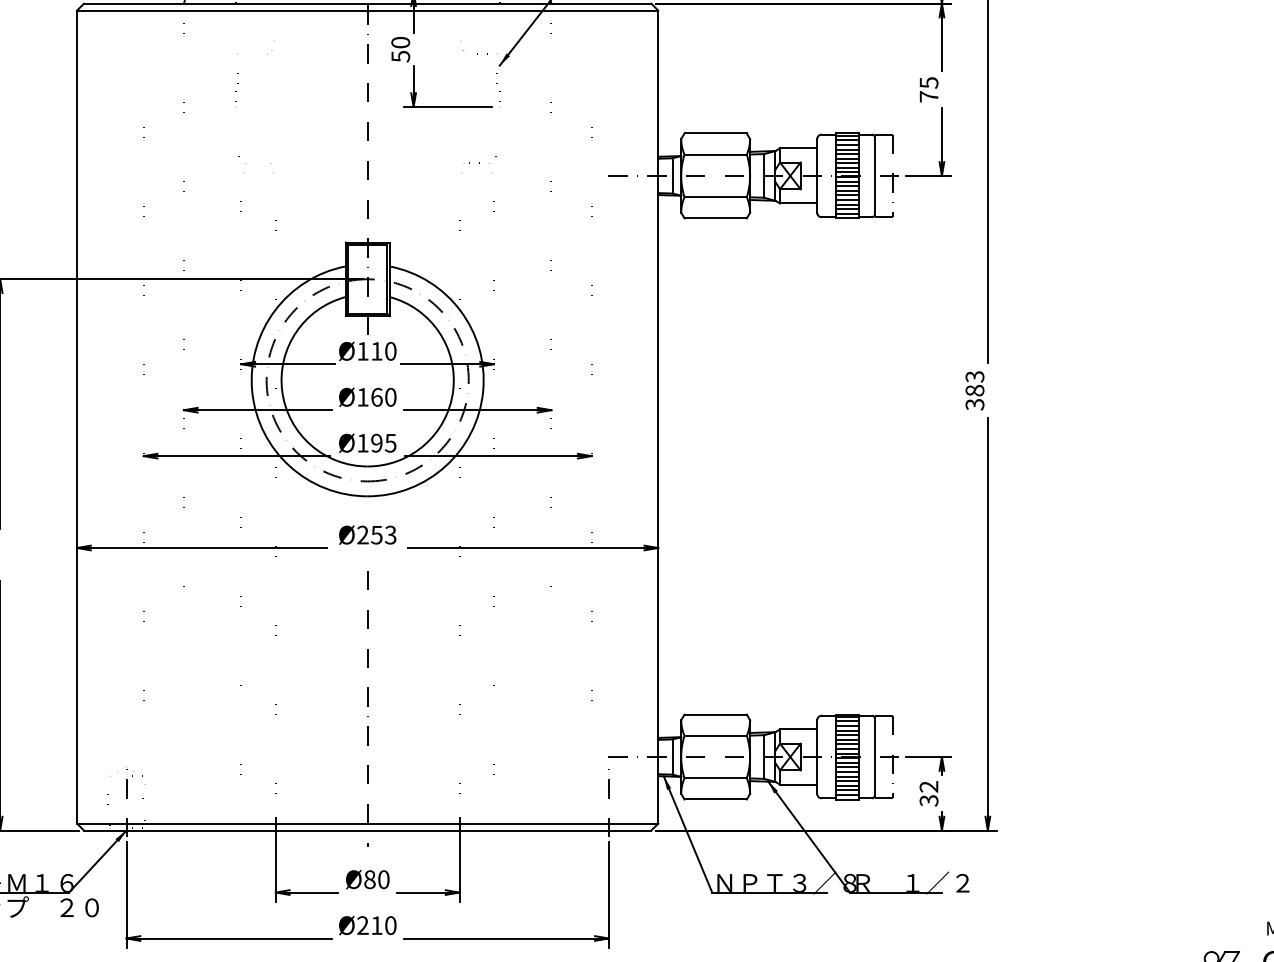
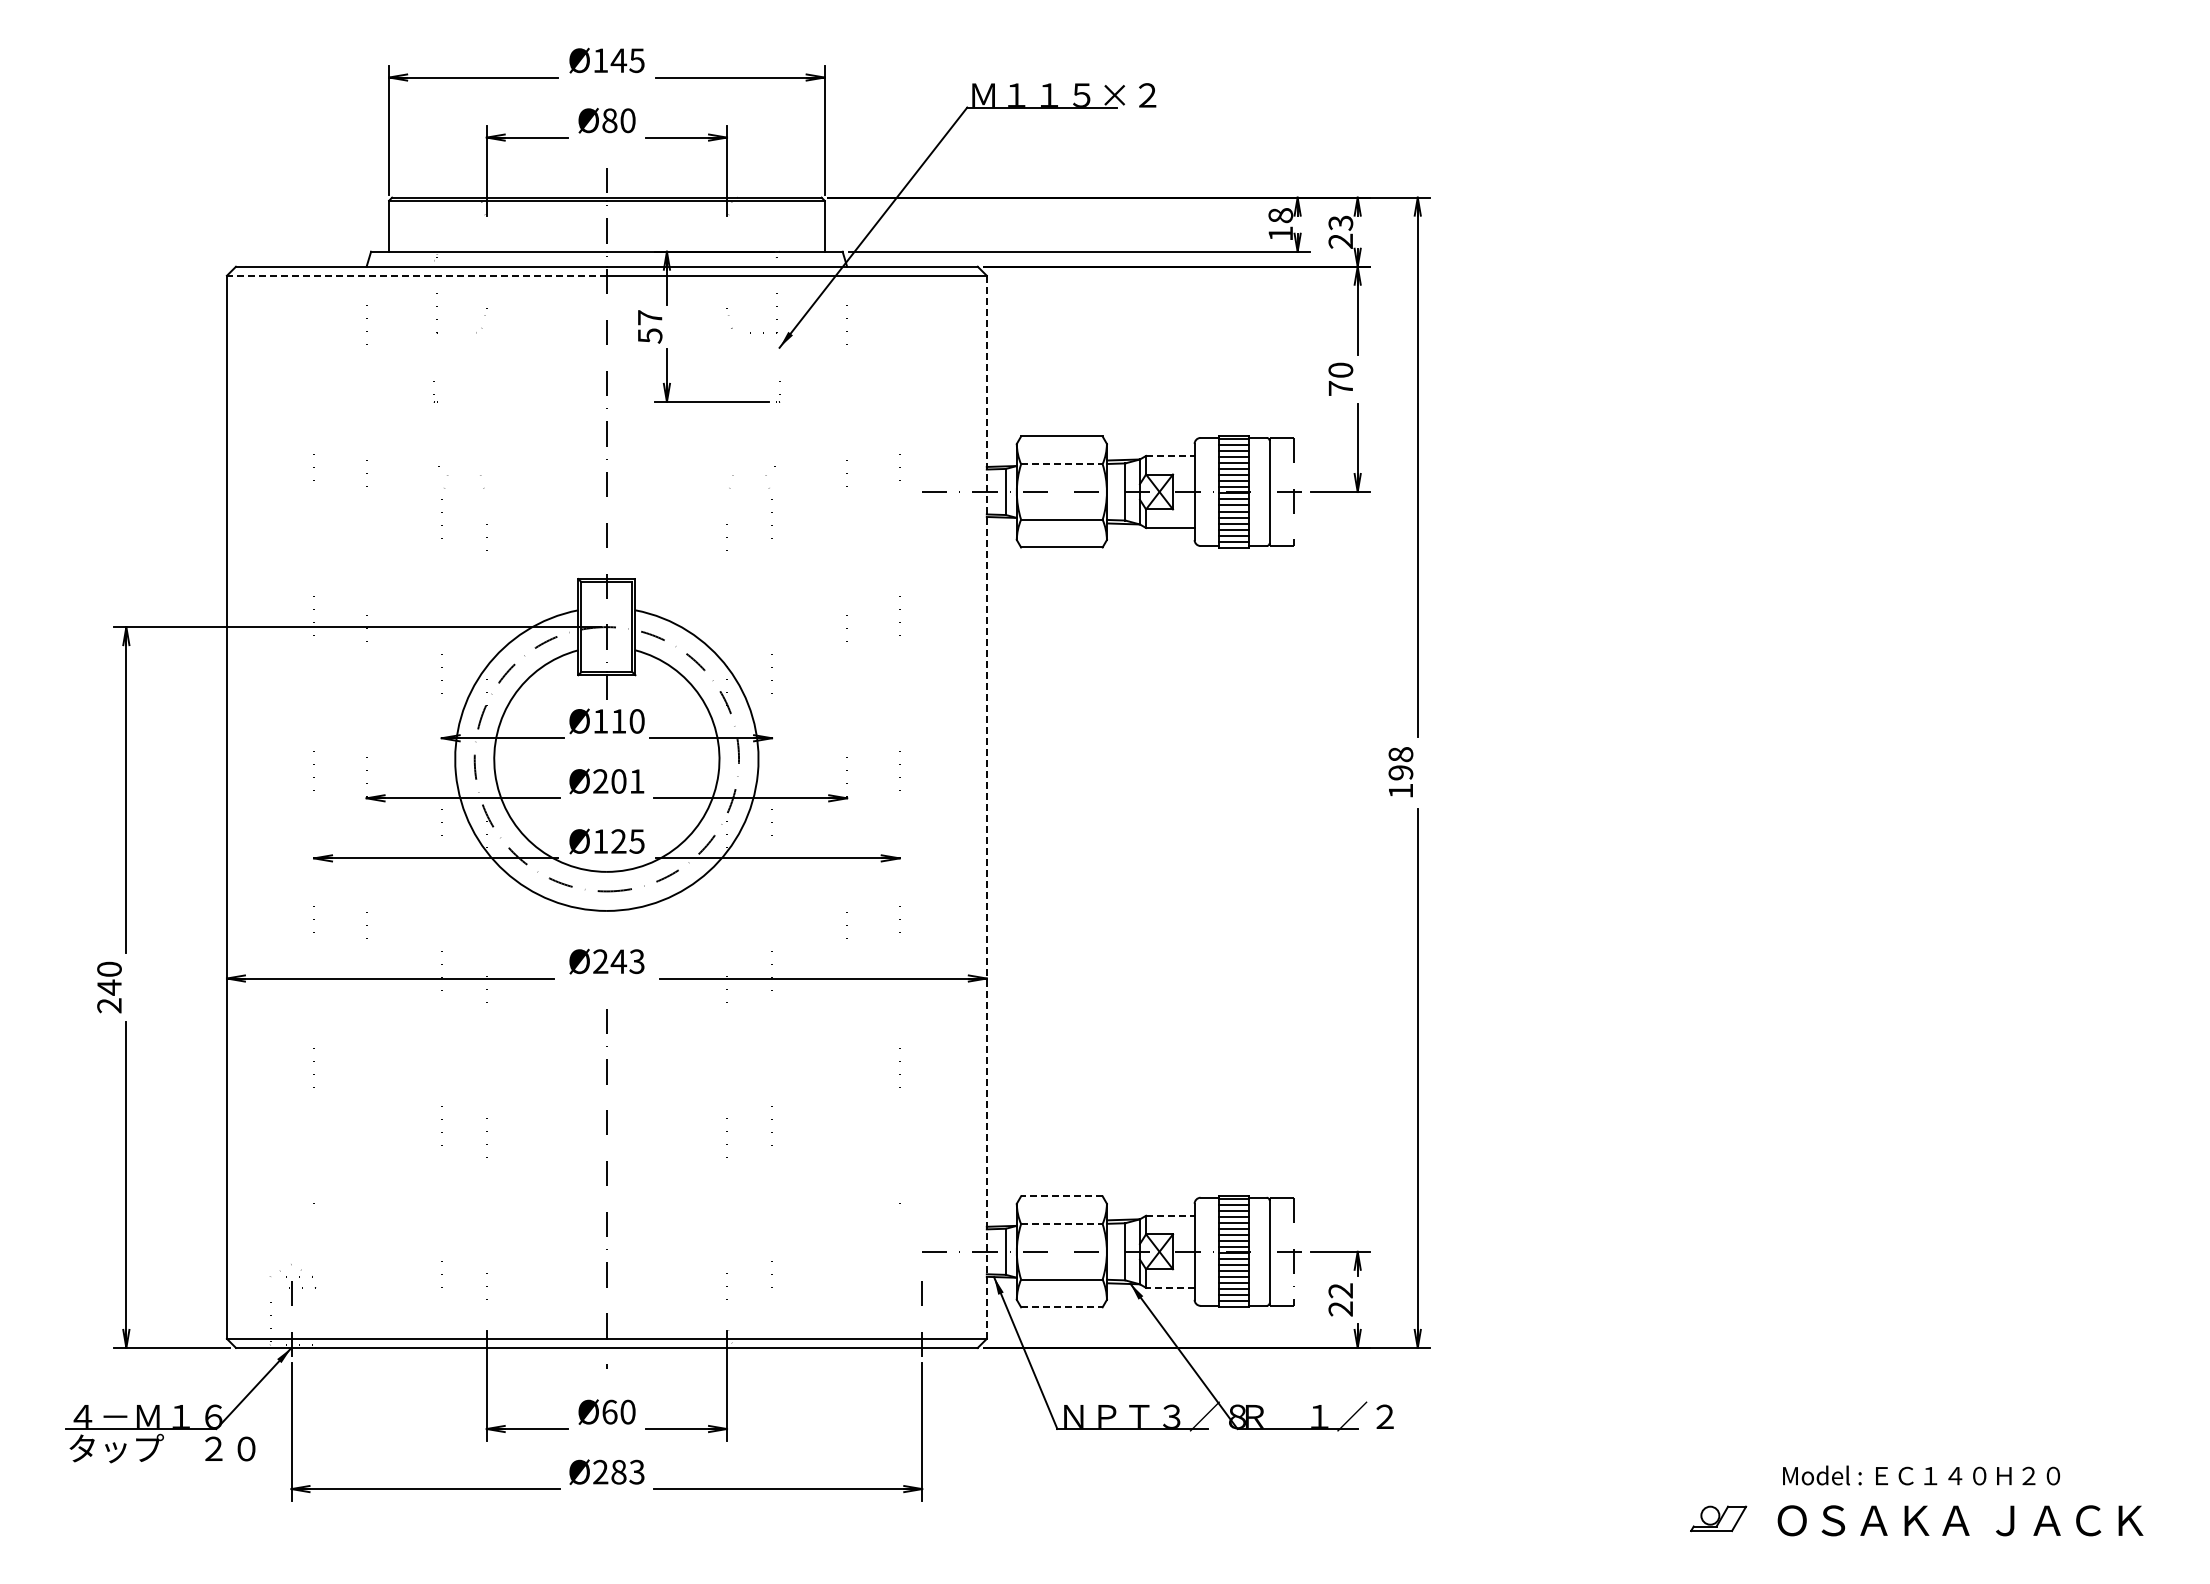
line: (222, 10) -> (416, 275), solid -> dashed
text: (400, 42) -> (649, 317), 50 -> 57
text: (928, 83) -> (1340, 370), 75 -> 70
line: (798, 148) -> (1170, 455), solid -> dashed
line: (715, 154) -> (1061, 464), solid -> dashed
text: (974, 390) -> (1400, 772), 383 -> 198
text: (376, 397) -> (618, 781), Ø160 -> Ø201
line: (658, 417) -> (986, 807), solid -> dashed
text: (376, 443) -> (618, 841), Ø195 -> Ø125
text: (376, 535) -> (618, 961), Ø253 -> Ø243
line: (715, 714) -> (1061, 1196), solid -> dashed
line: (798, 729) -> (1170, 1215), solid -> dashed
line: (715, 736) -> (1061, 1224), solid -> dashed
line: (797, 784) -> (1169, 1287), solid -> dashed
line: (715, 799) -> (1061, 1307), solid -> dashed
text: (929, 800) -> (1341, 1308), 32 -> 22
text: (369, 879) -> (609, 1411), Ø80 -> Ø60
text: (383, 925) -> (627, 1472), Ø210 -> Ø283

